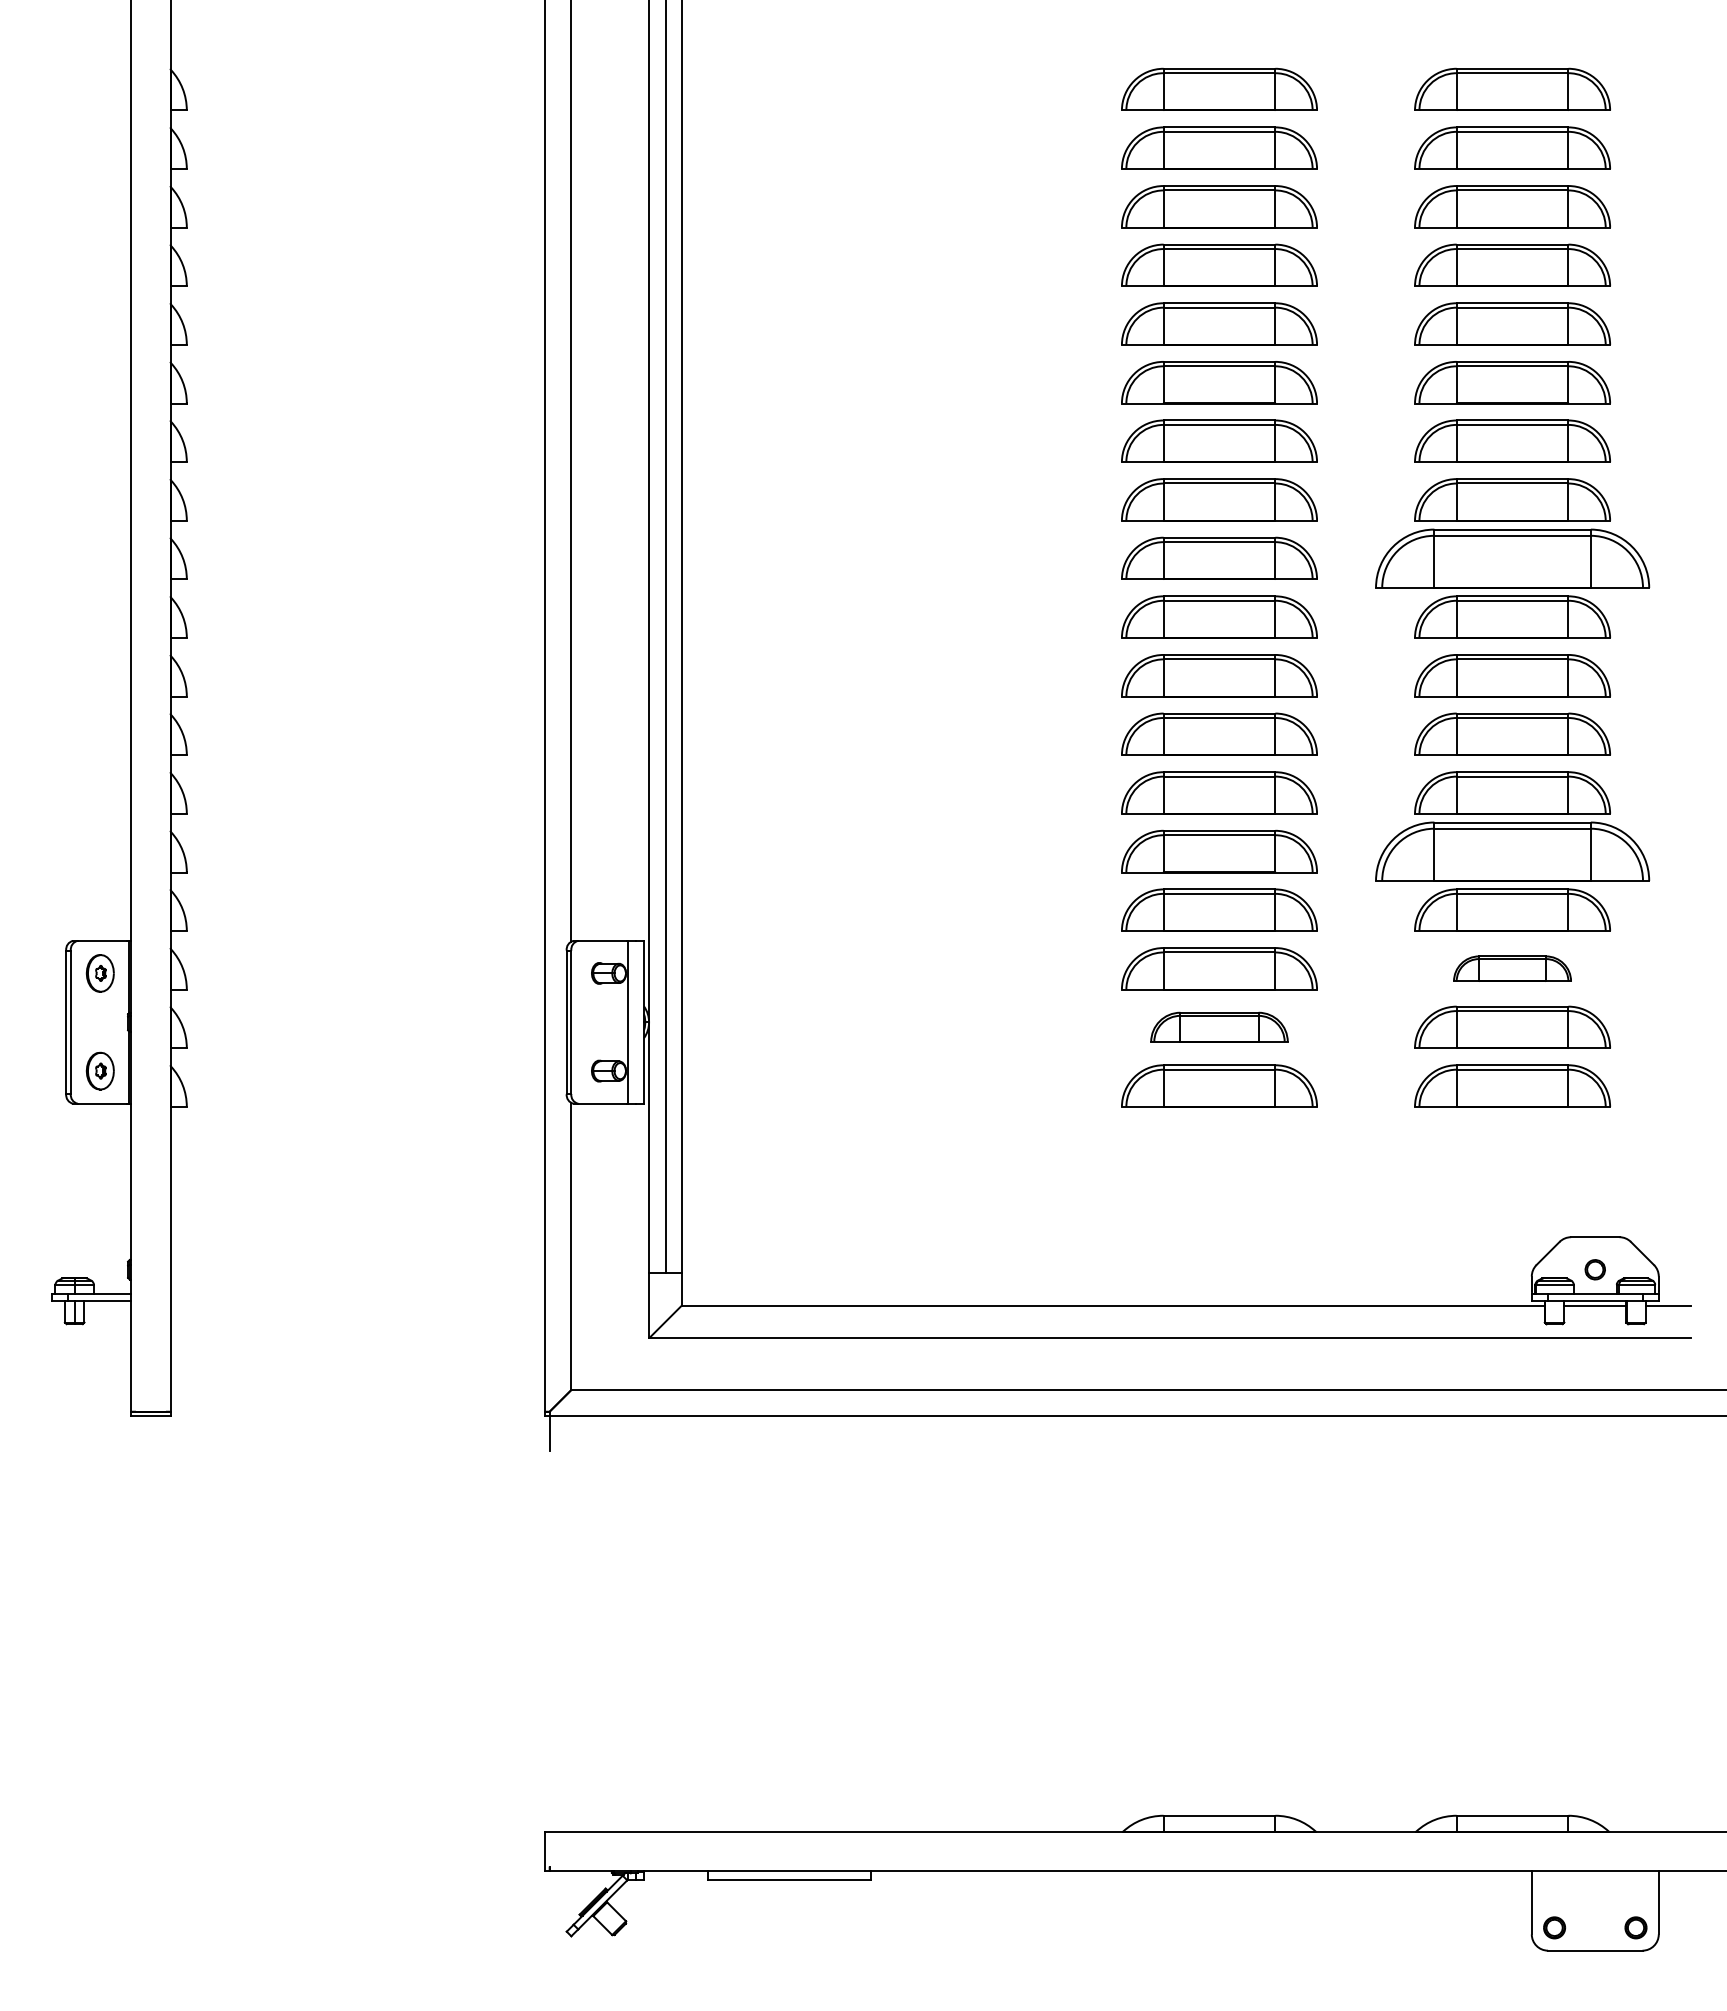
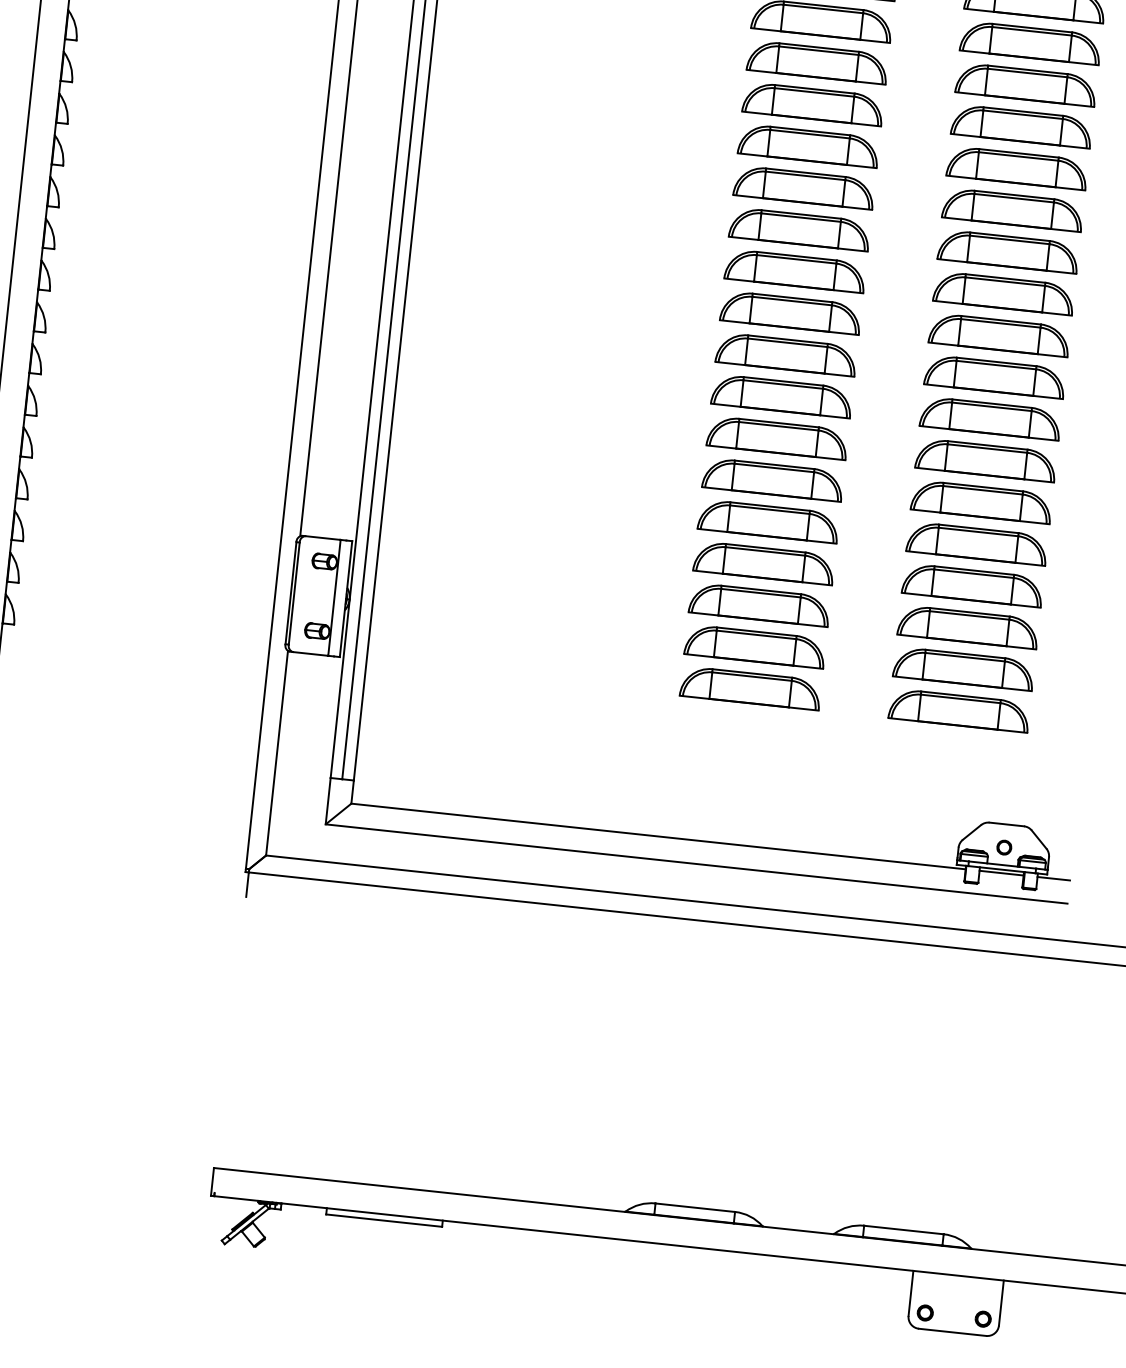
part: (1512, 557) -> (999, 334), size x0.71
part: (1512, 851) -> (977, 543), size x0.71
part: (1512, 968) -> (968, 626), size x1.67
part: (1219, 1026) -> (755, 645), size x1.43

